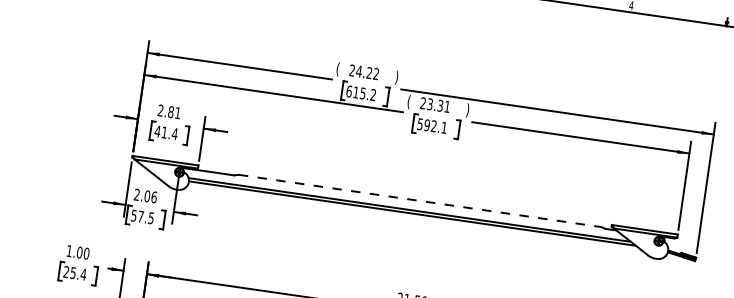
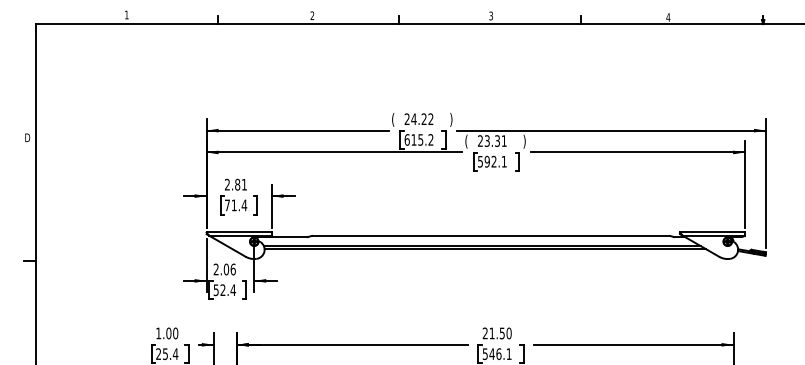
text: (157, 131) -> (227, 205), 41.4 -> 71.4
line: (420, 200) -> (491, 235), dashed -> solid
text: (145, 217) -> (227, 290), 57.5 -> 52.4

